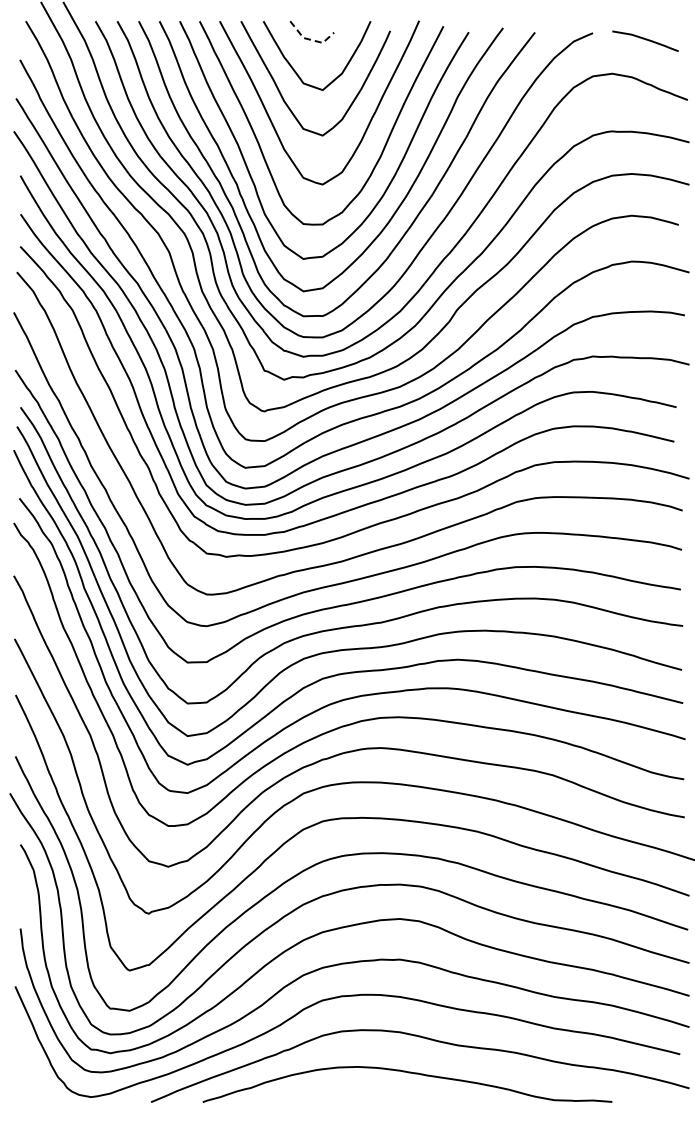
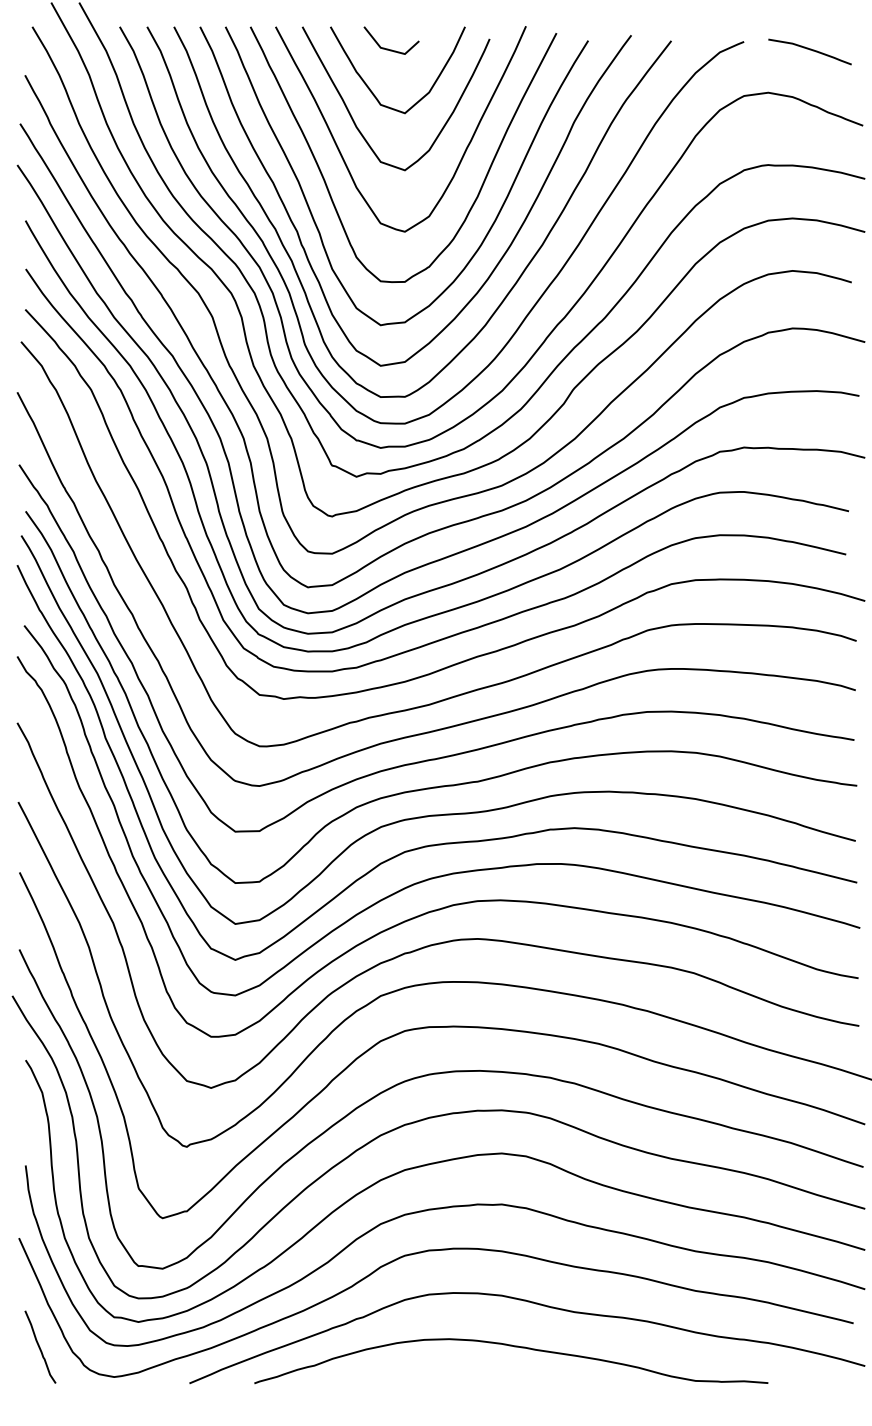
line: (310, 39) -> (389, 49), dashed -> solid
curve: (32, 1073) -> (40, 1347), added

